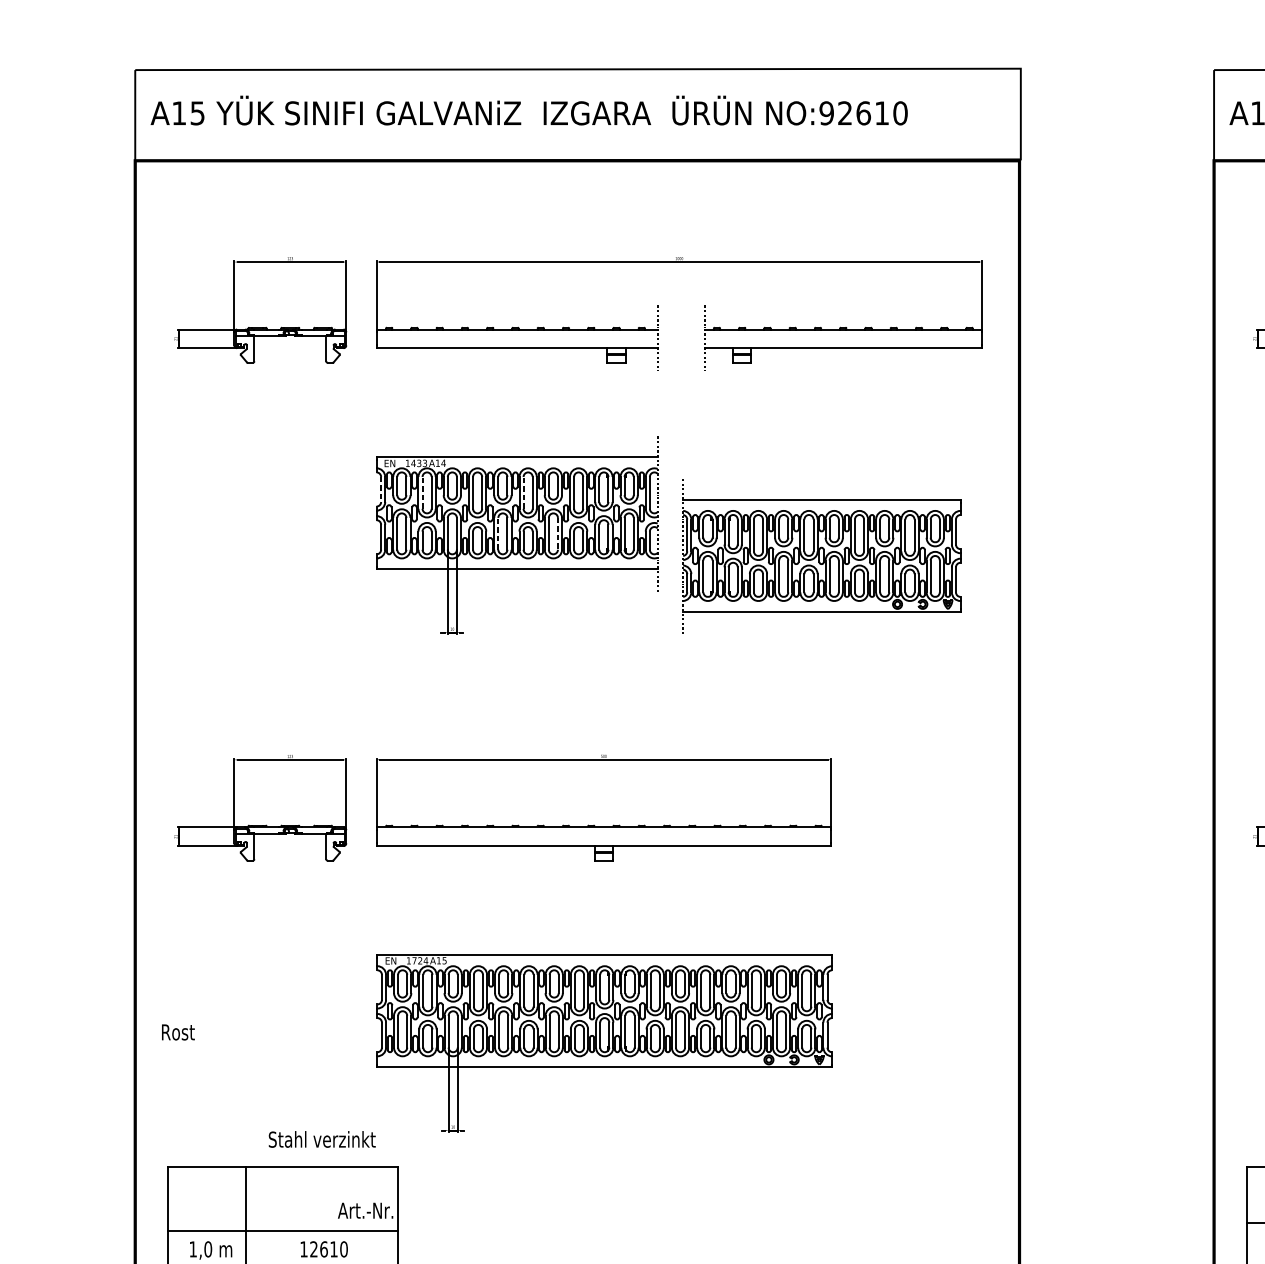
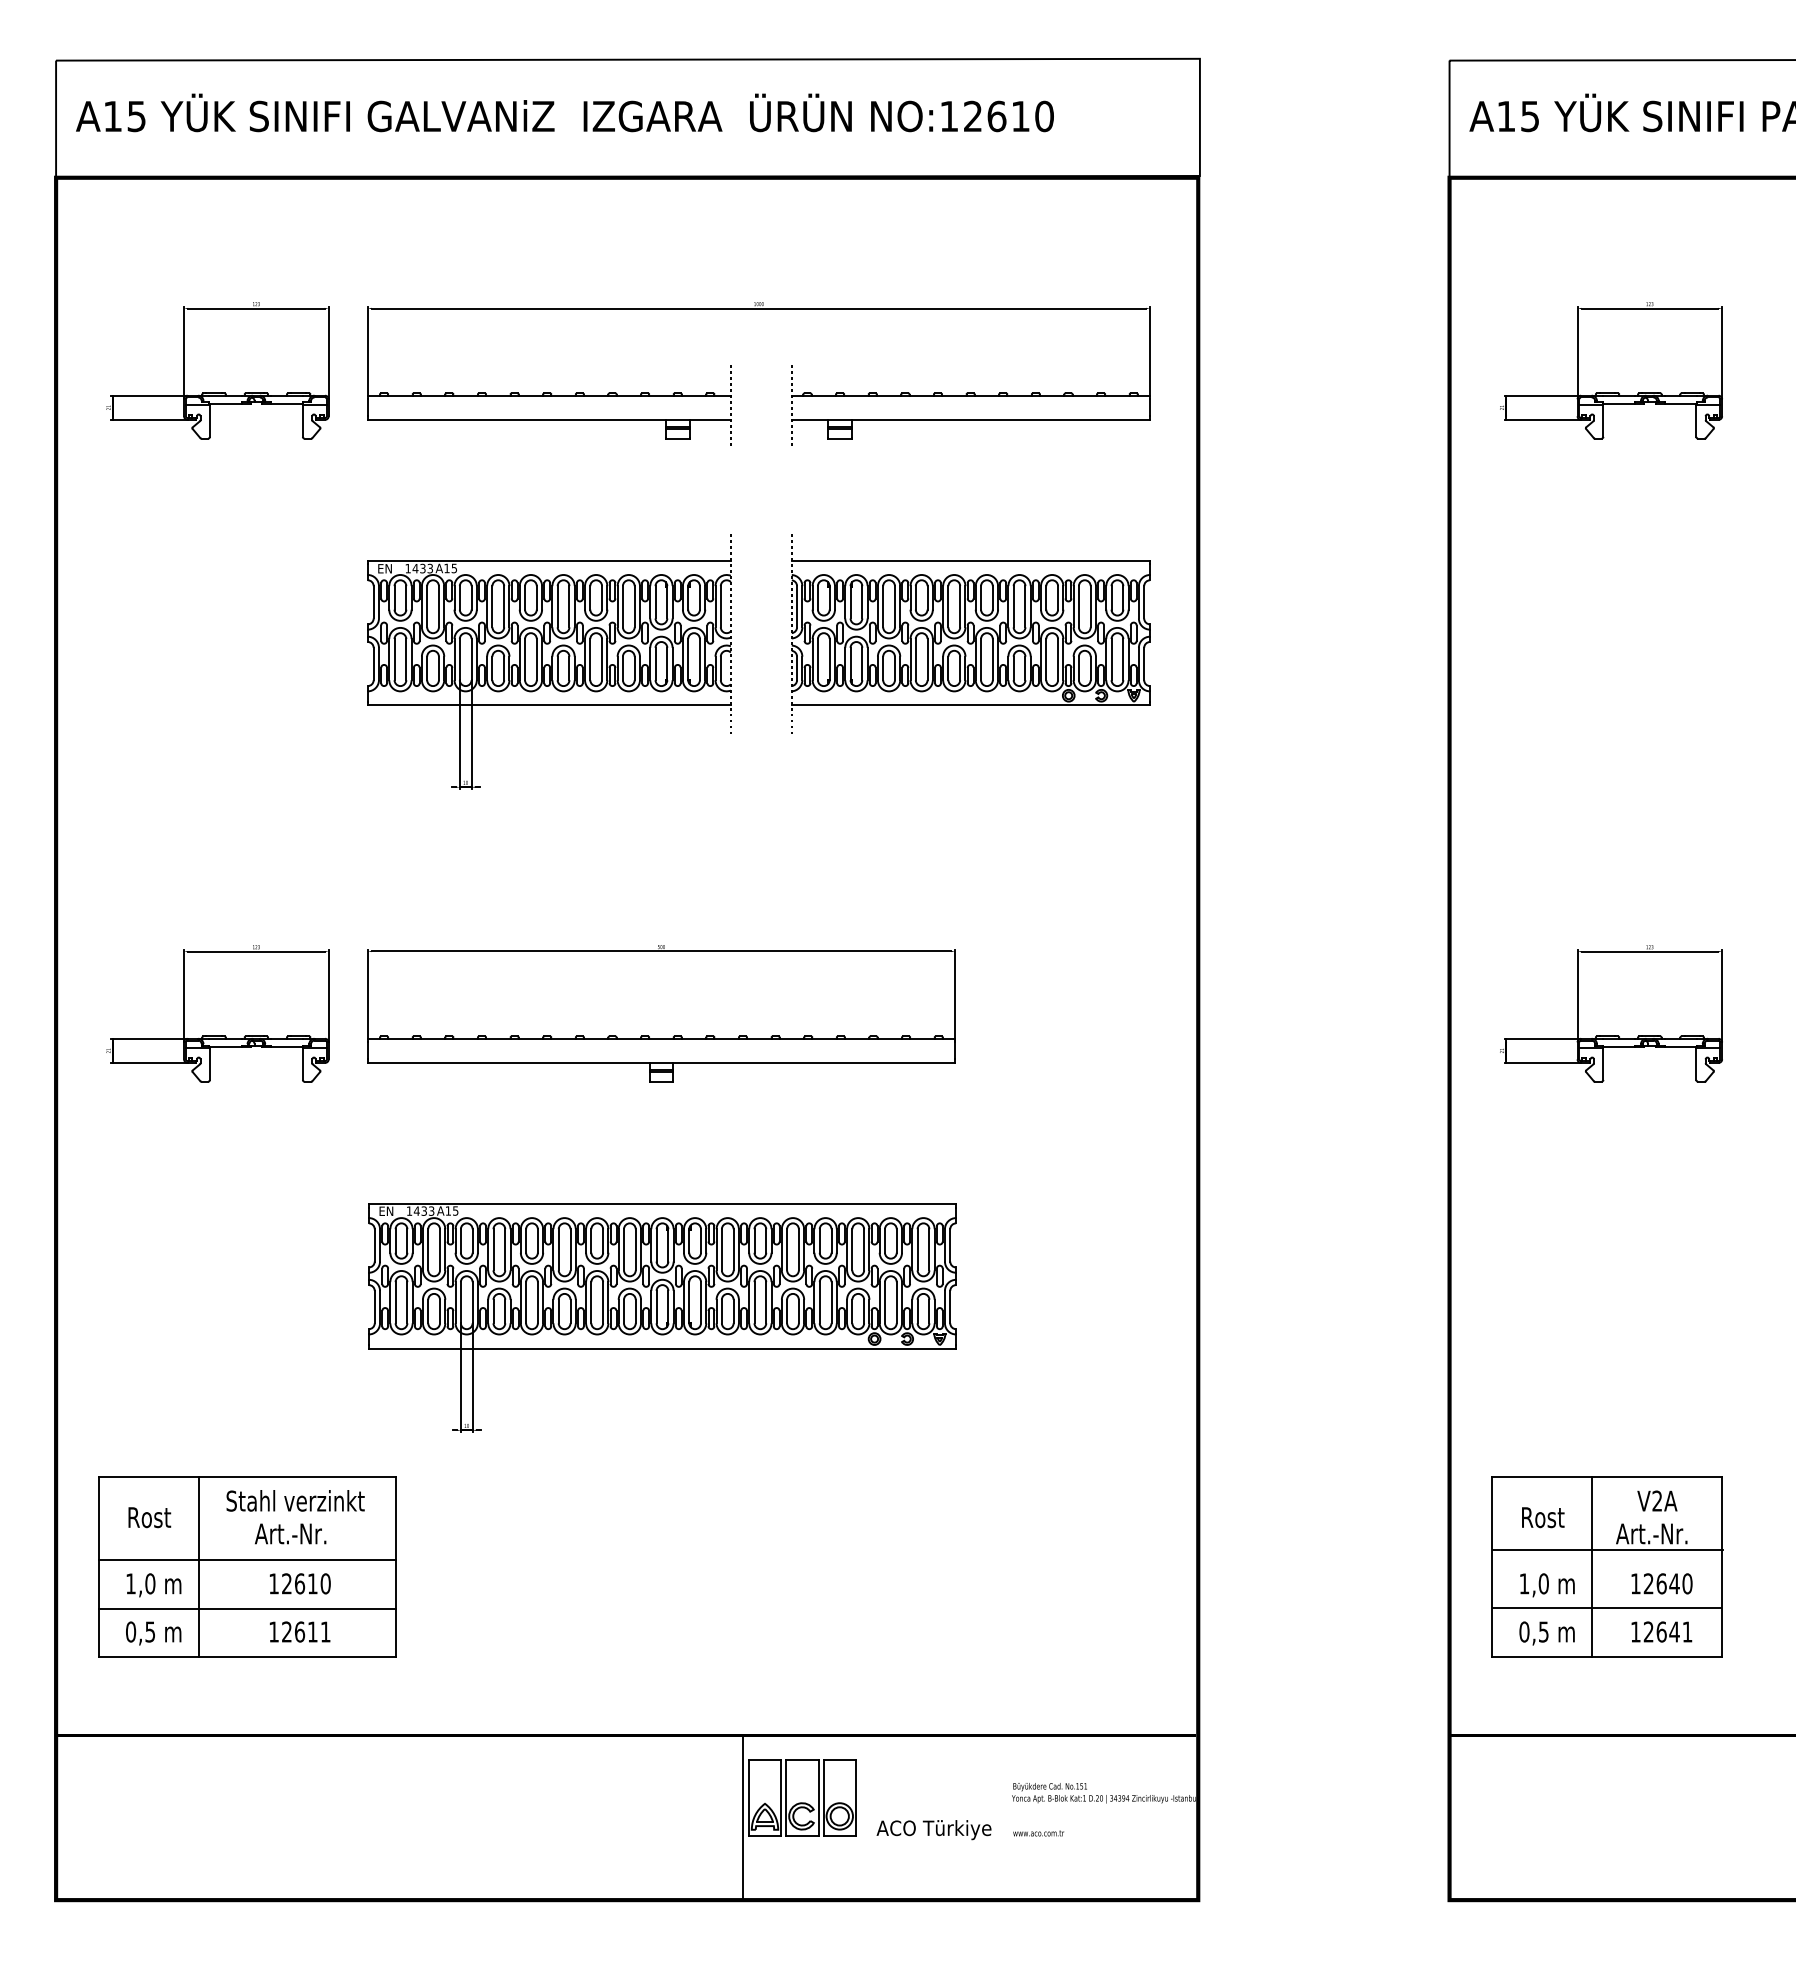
text: (826, 113) -> (948, 116), NO:92610 -> NO:12610
text: (443, 463) -> (454, 568), A14 -> A15
line: (380, 489) -> (373, 602), dashed -> solid
line: (422, 492) -> (427, 606), dashed -> solid
line: (523, 492) -> (557, 606), dashed -> solid
line: (498, 533) -> (525, 659), dashed -> solid
line: (558, 533) -> (602, 659), dashed -> solid
part: (821, 556) -> (970, 633), moved
text: (419, 960) -> (423, 1210), 1724 -> 1433
text: (178, 1032) -> (149, 1517), moved
text: (322, 1139) -> (295, 1500), moved
text: (365, 1210) -> (290, 1533), moved

